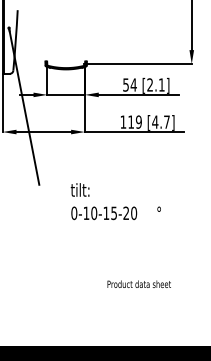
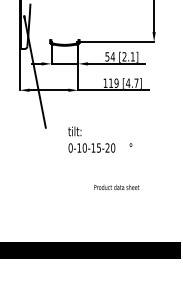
text: (138, 284) -> (116, 187), moved

